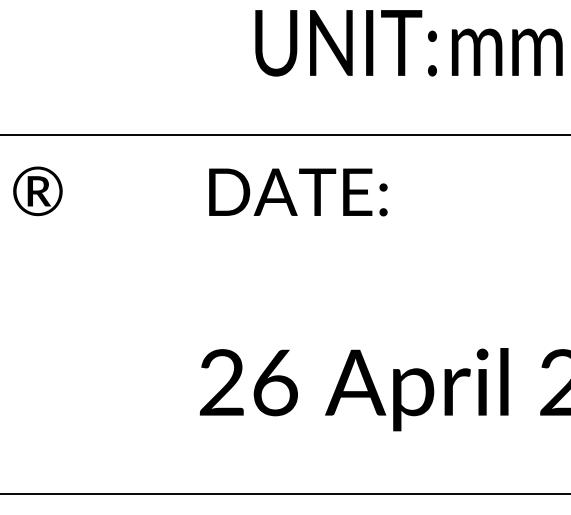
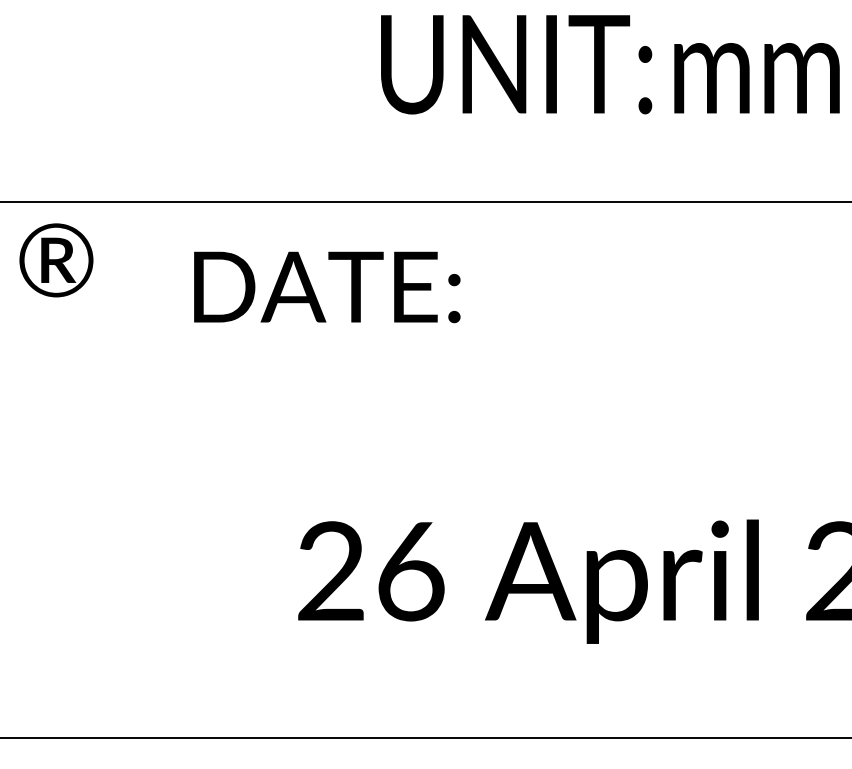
text: (37, 191) -> (55, 260), moved
text: (298, 192) -> (327, 287), moved

